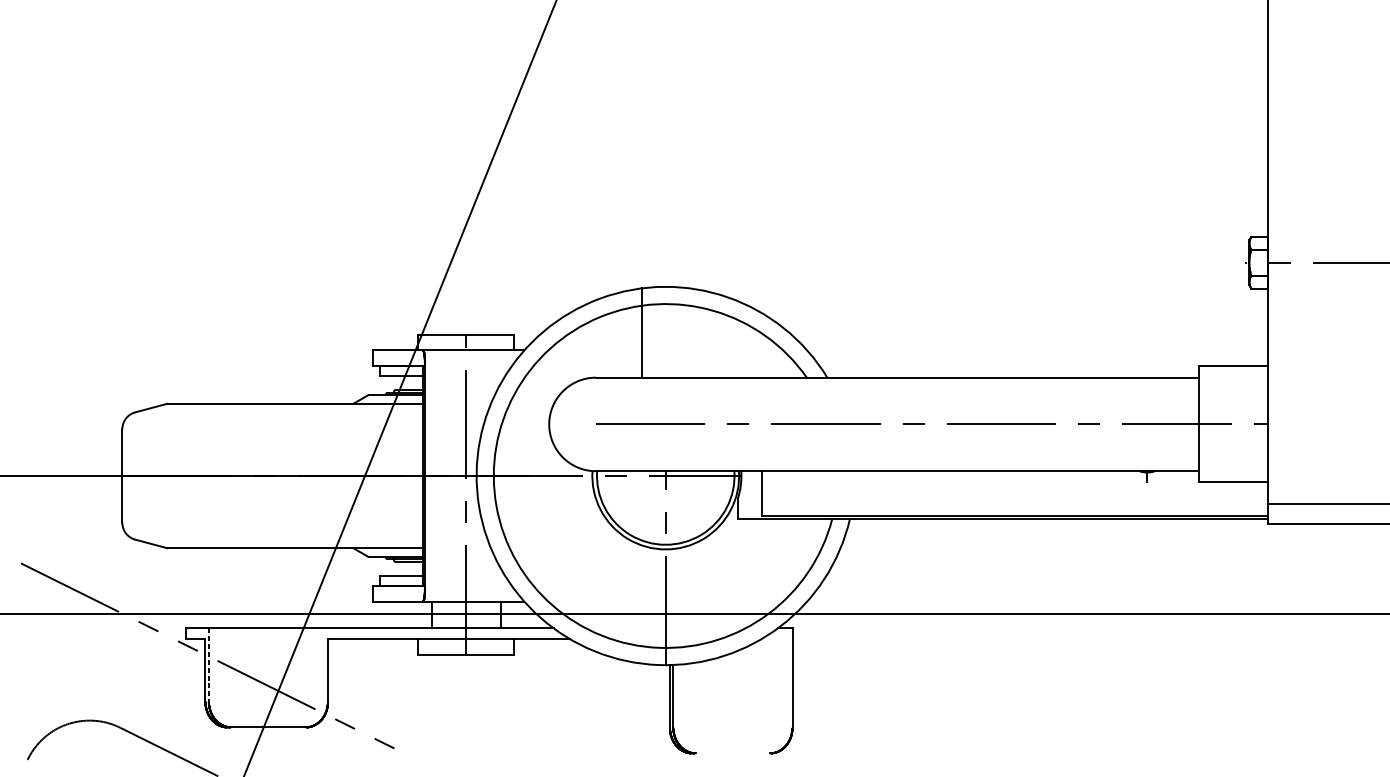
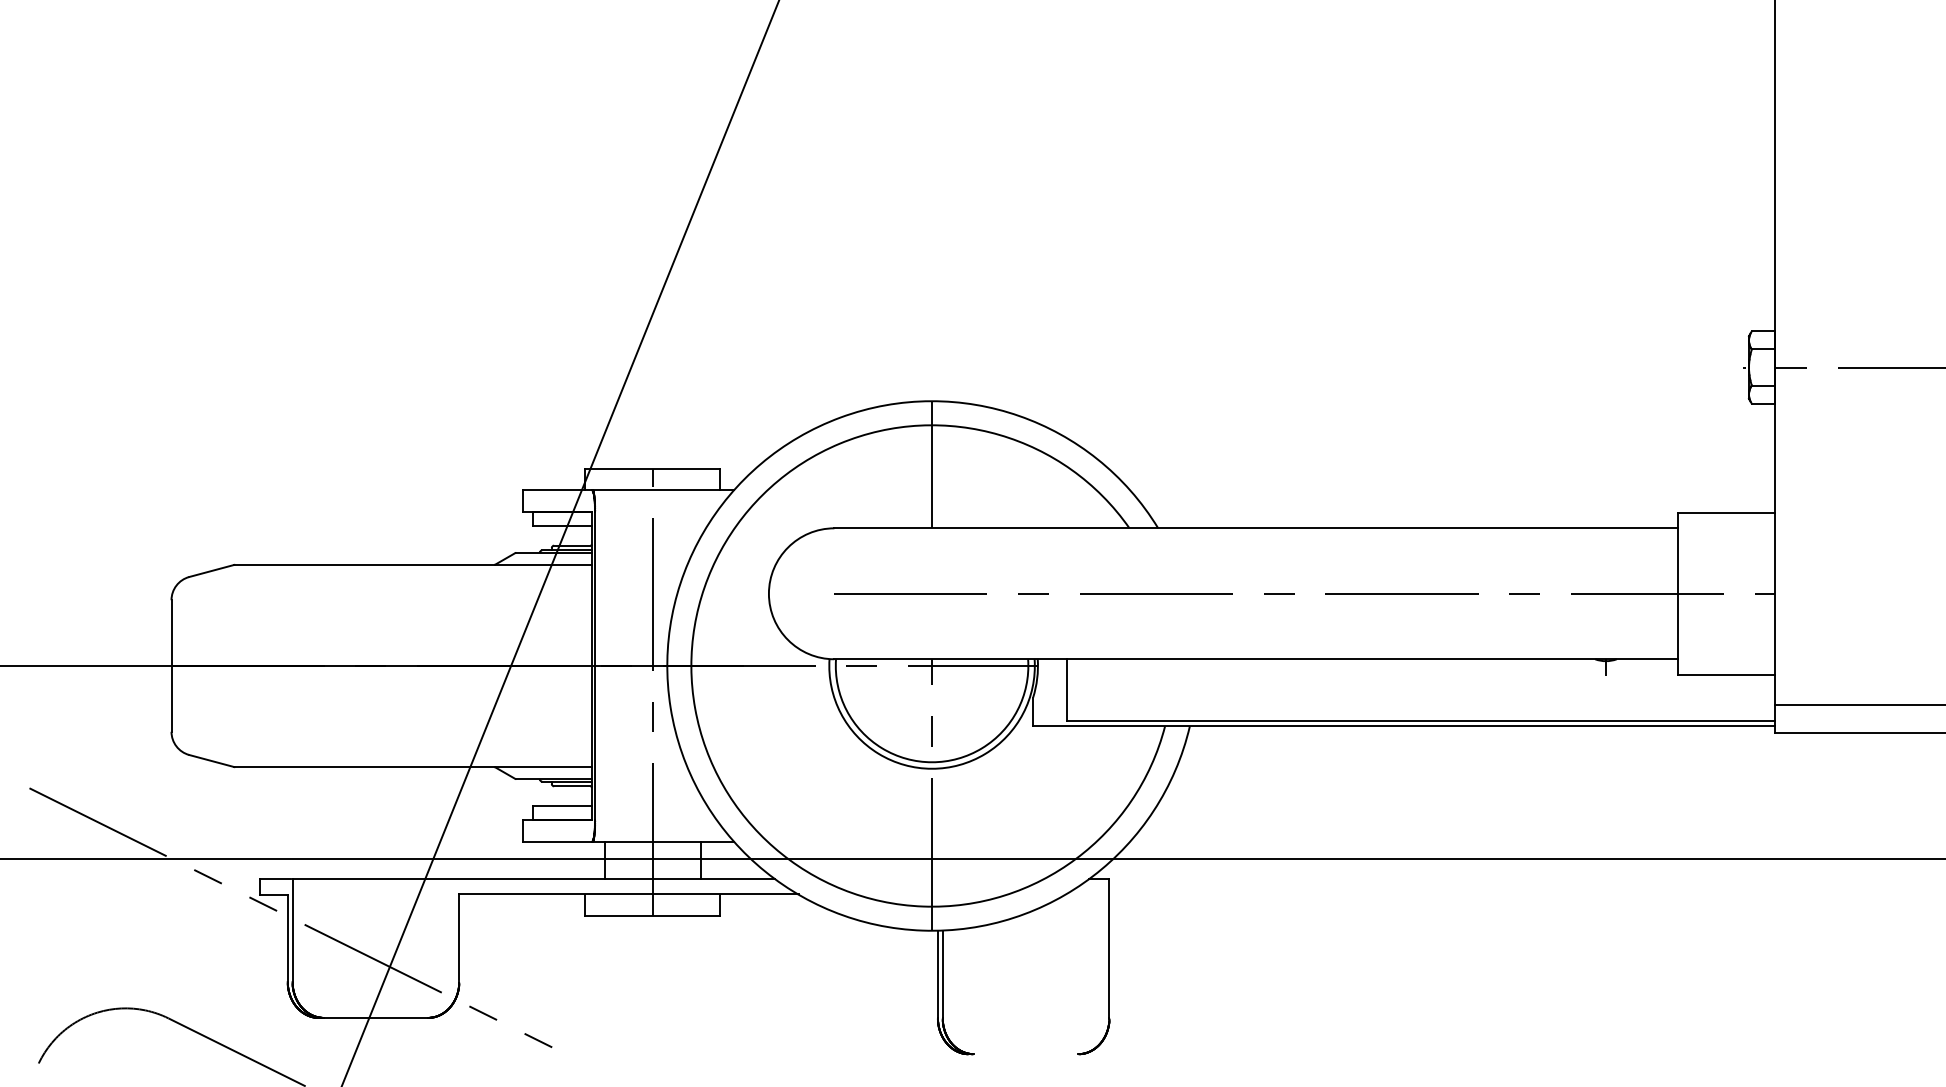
line: (642, 332) -> (932, 464), moved
line: (208, 665) -> (292, 931), dashed -> solid

